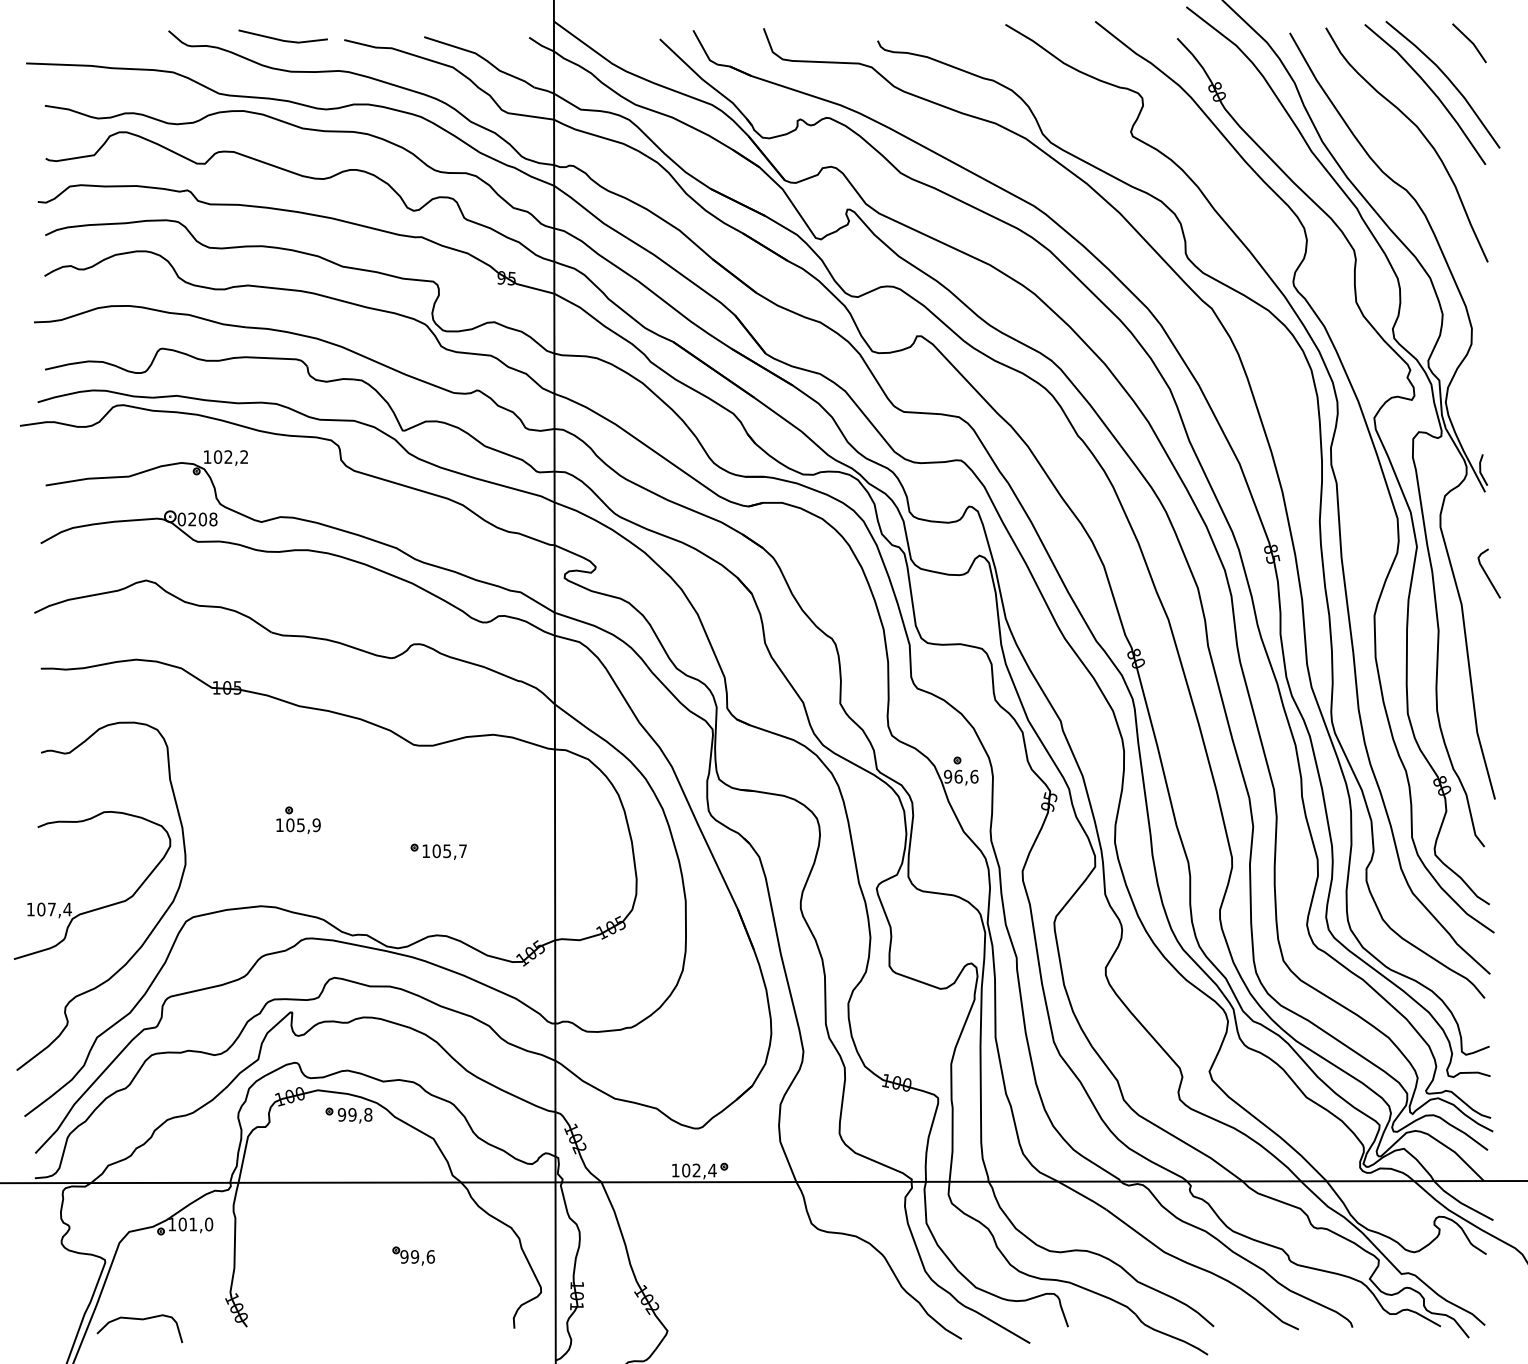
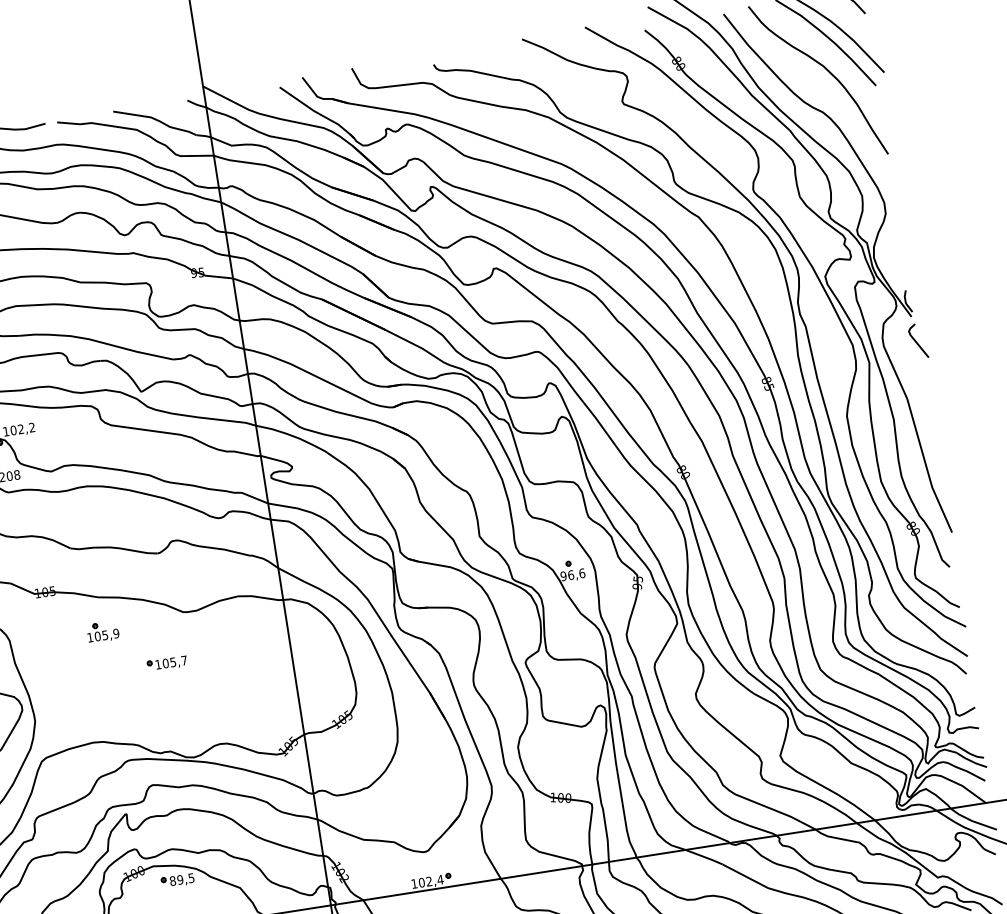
line: (1487, 574) -> (917, 342), moved
part: (298, 819) -> (102, 631), moved
part: (438, 851) -> (167, 663), moved
text: (354, 1114) -> (181, 879), 99,8 -> 89,5

